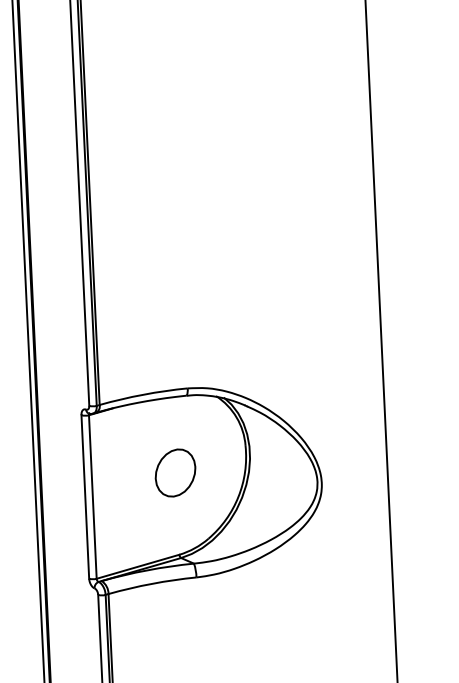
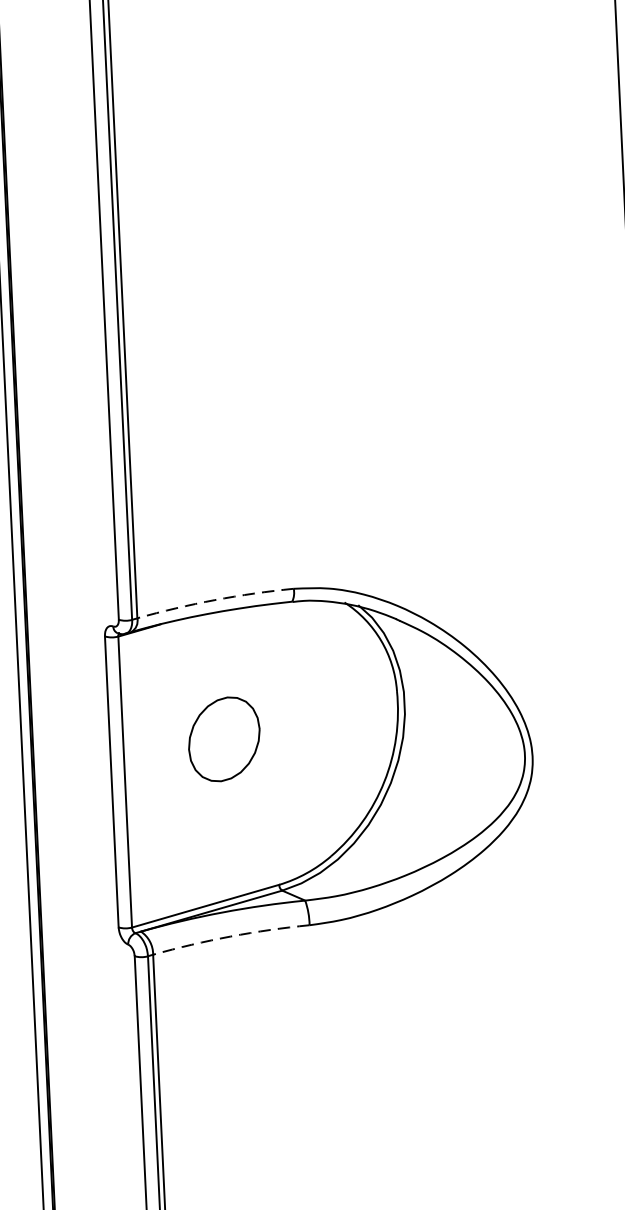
arc: (143, 394) -> (215, 599), solid -> dashed
part: (175, 472) -> (224, 738), moved
arc: (152, 583) -> (231, 935), solid -> dashed

